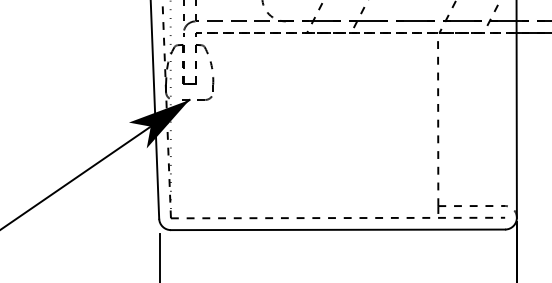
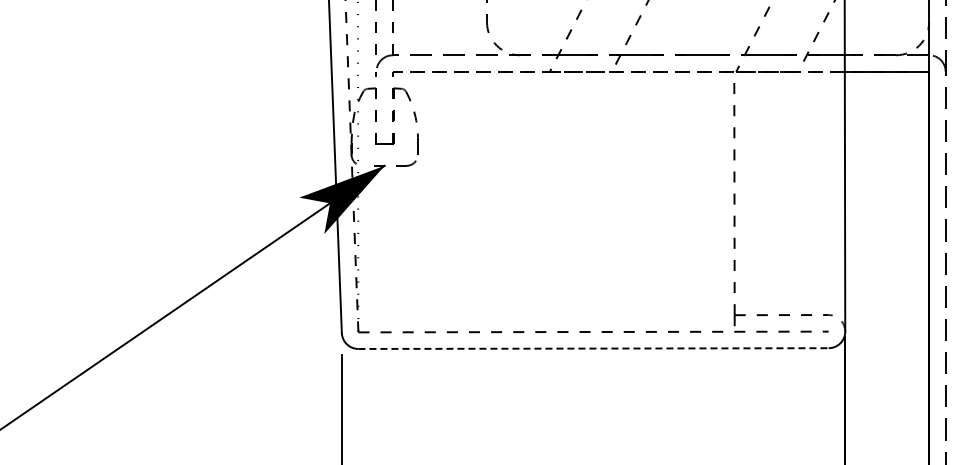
line: (338, 229) -> (594, 348), solid -> dashed

